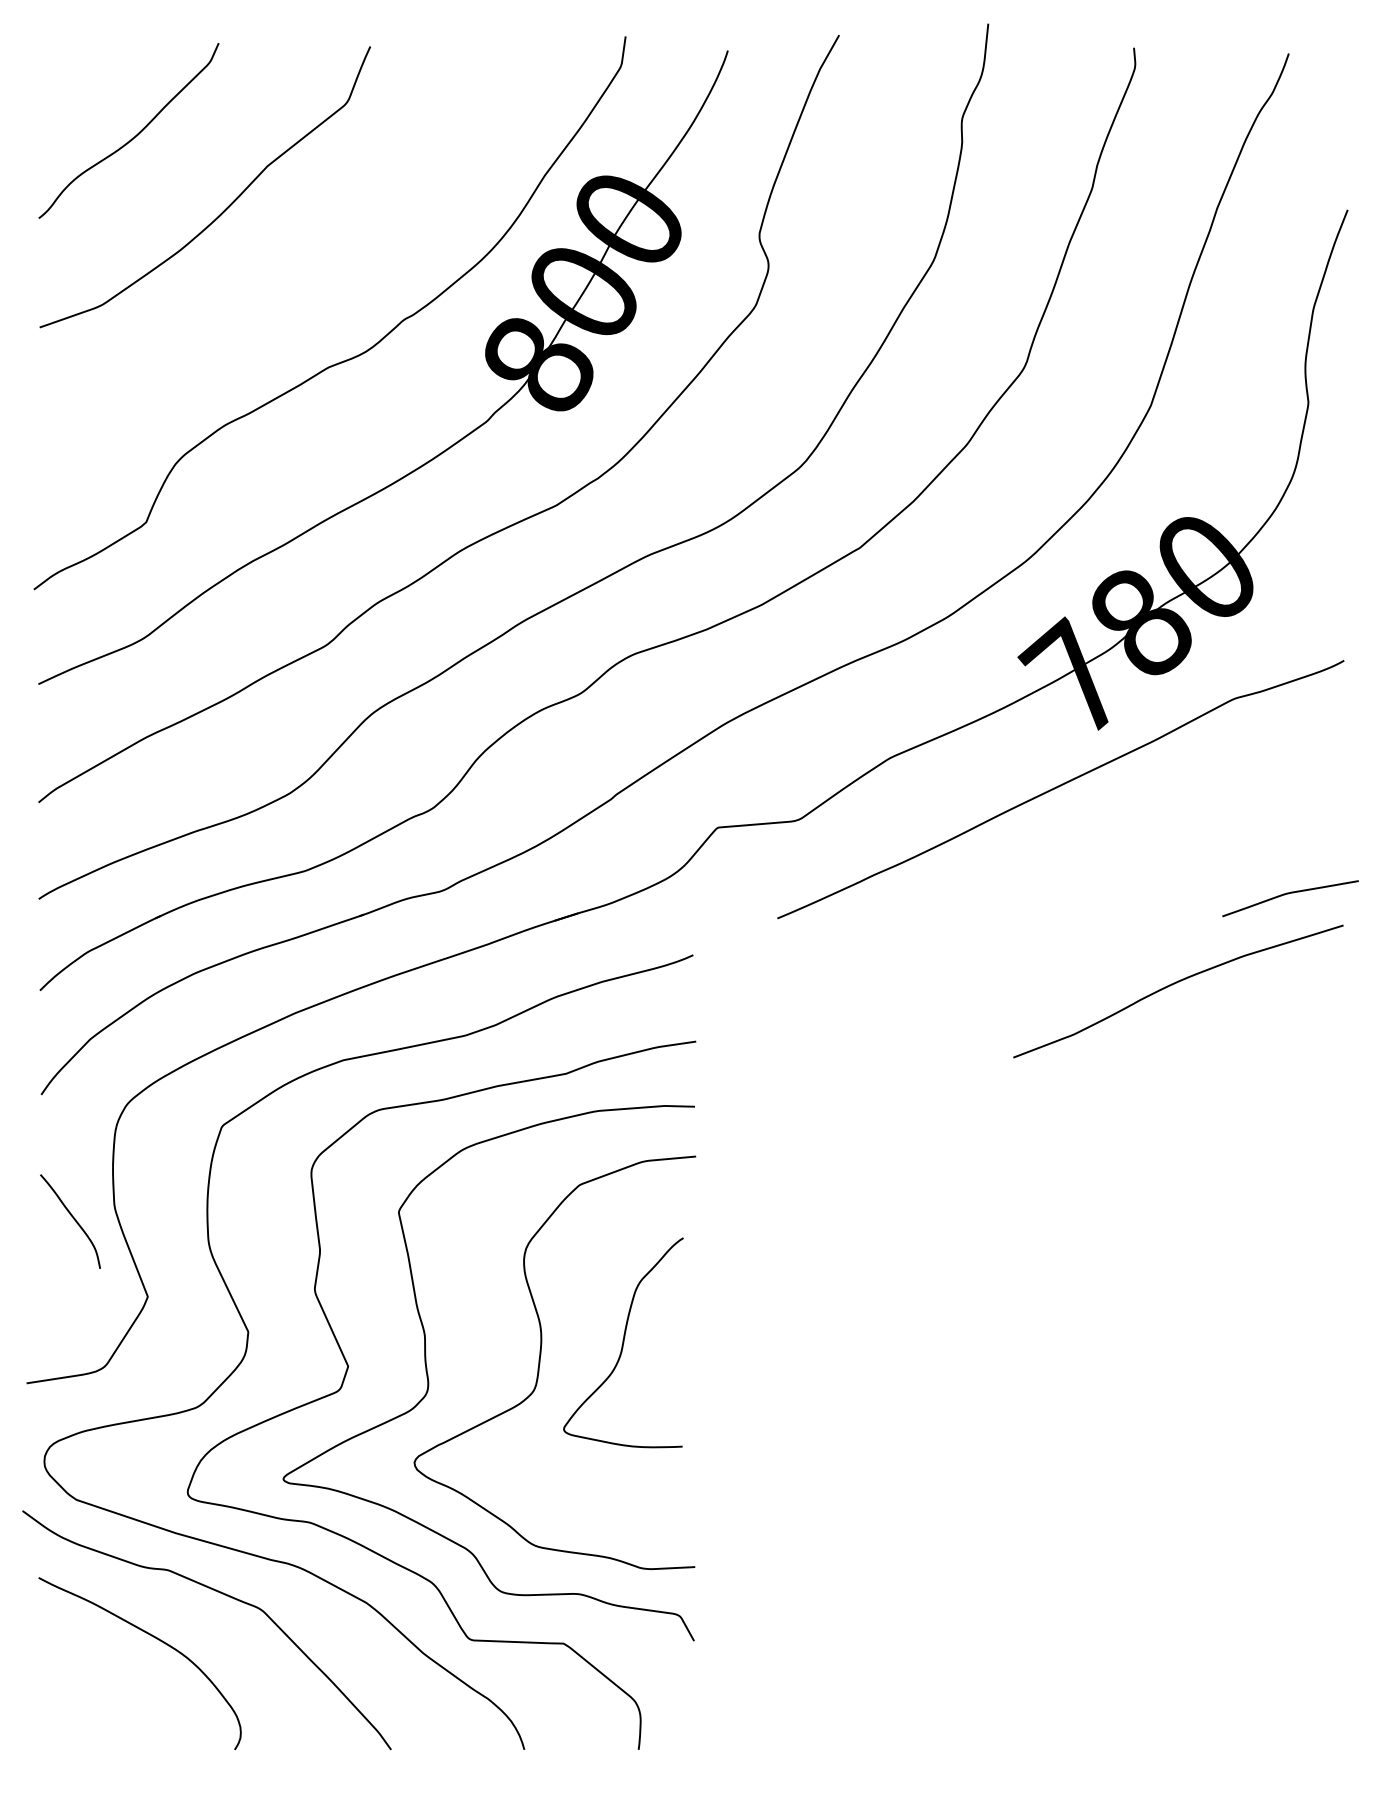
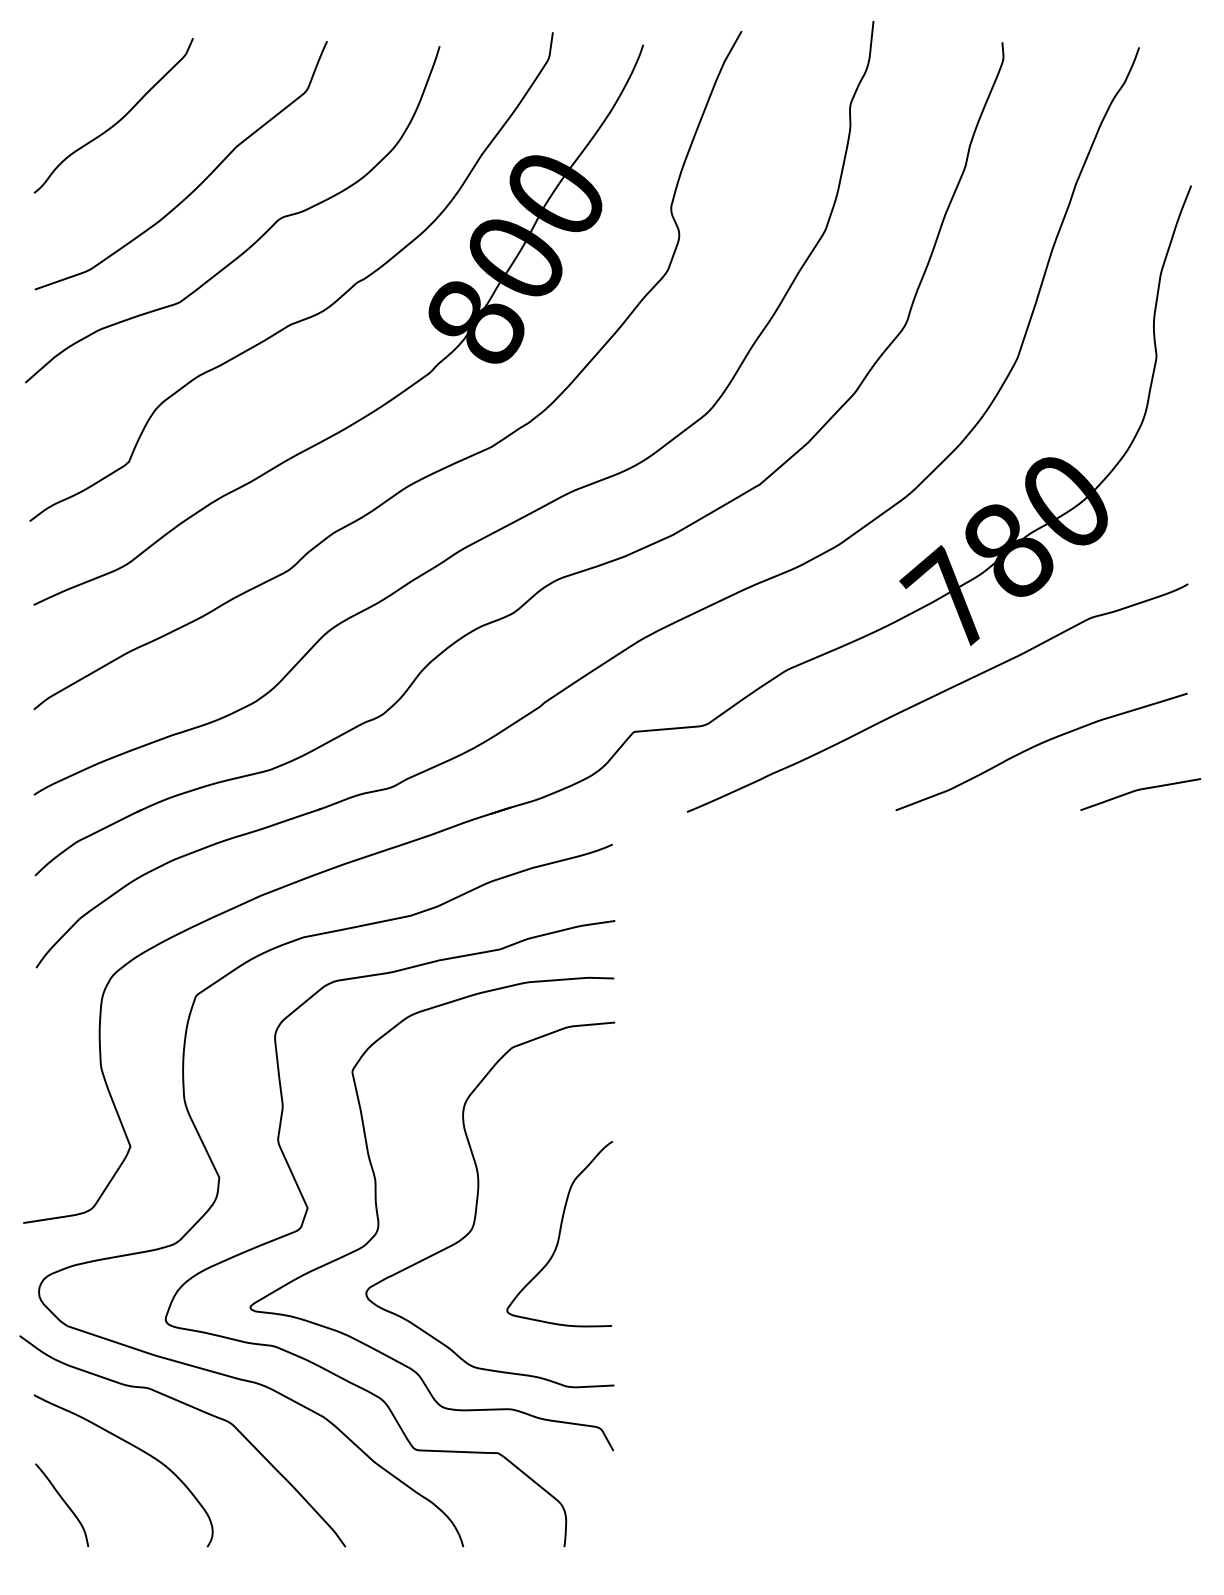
curve: (291, 270) -> (257, 239), added
curve: (1174, 984) -> (1038, 745), moved
curve: (72, 1218) -> (63, 1502), moved
curve: (623, 1342) -> (559, 1233), moved

